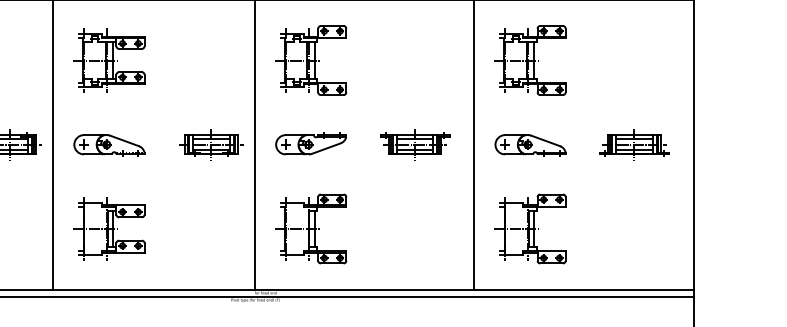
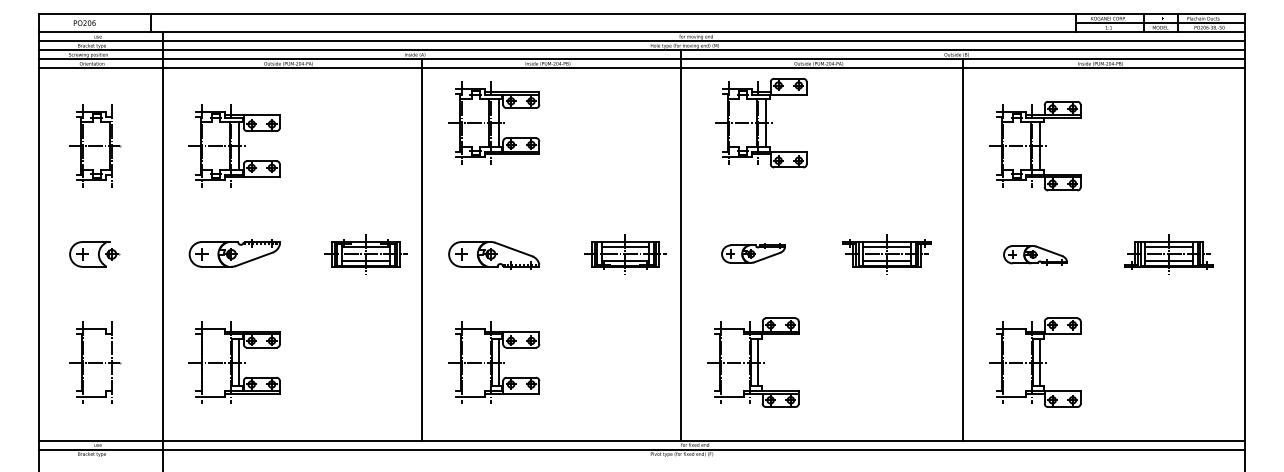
part: (109, 60) -> (494, 122), moved
part: (311, 60) -> (761, 123), moved
part: (311, 144) -> (753, 253), size x0.7
part: (530, 145) -> (1035, 255), size x0.7

